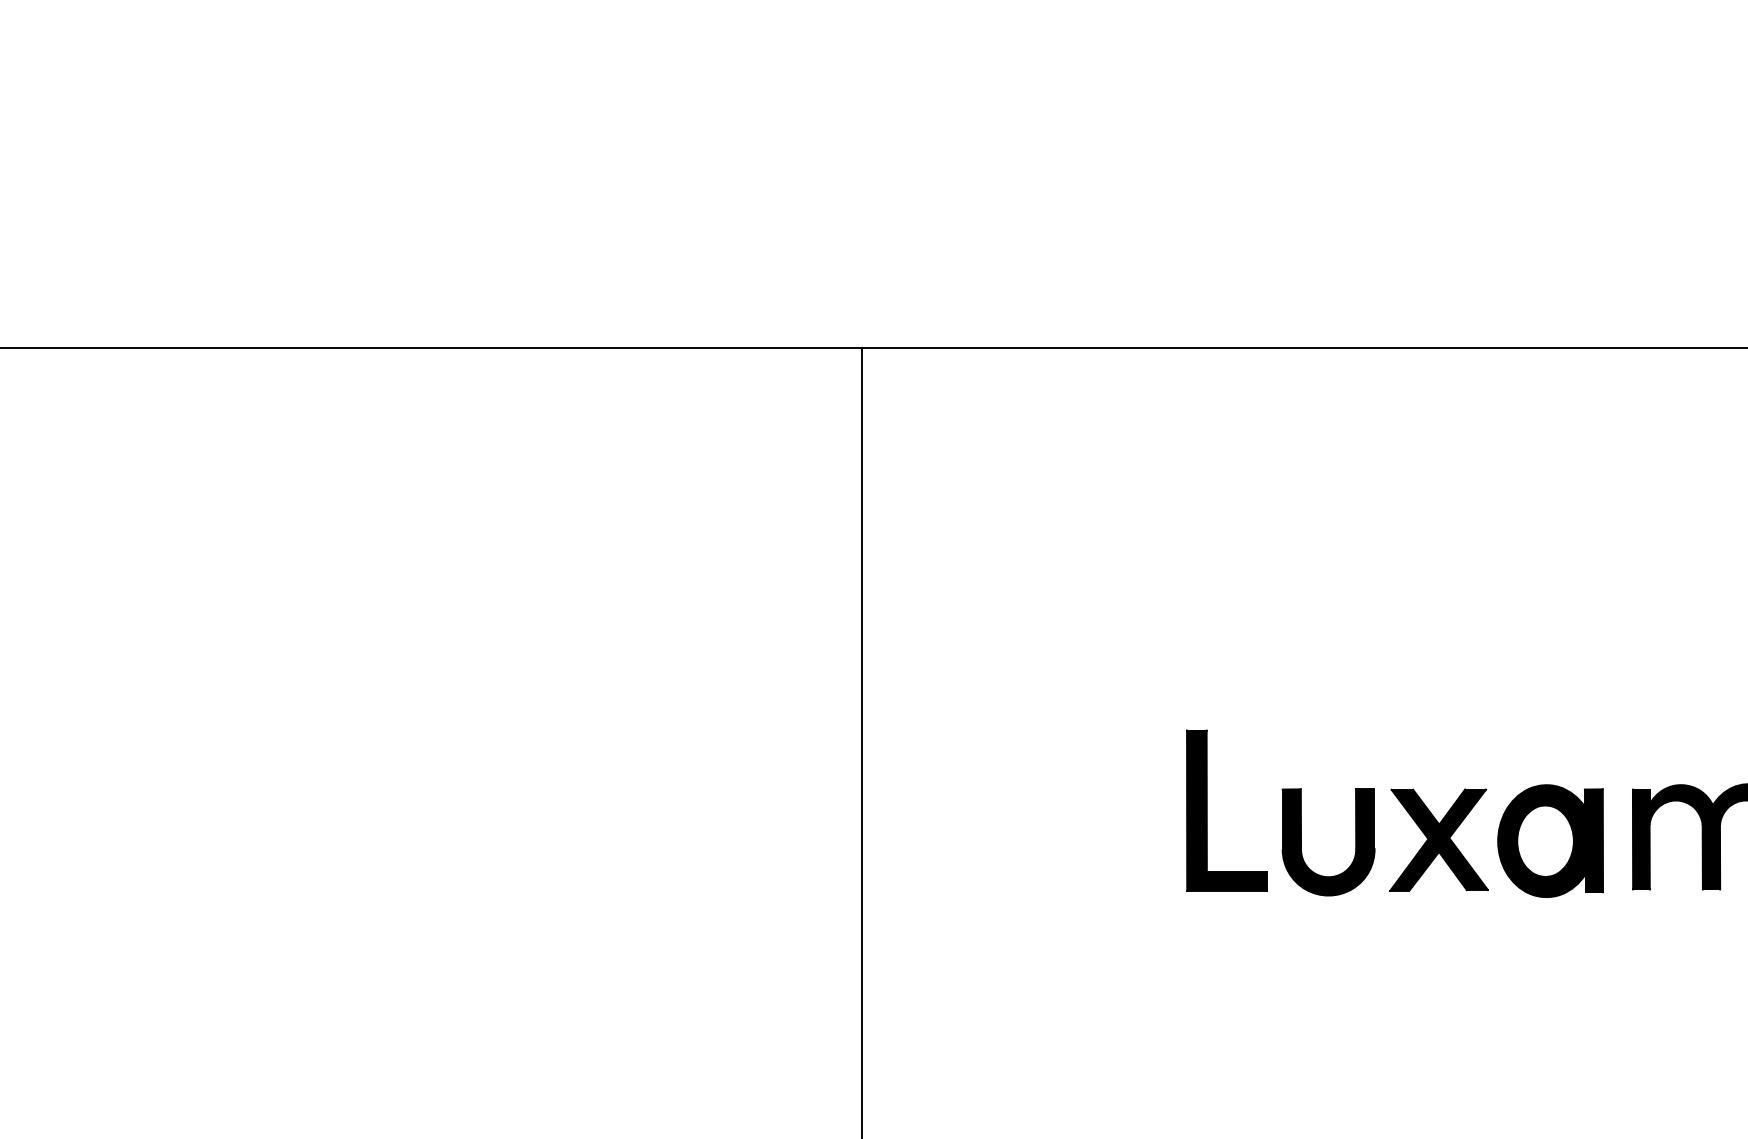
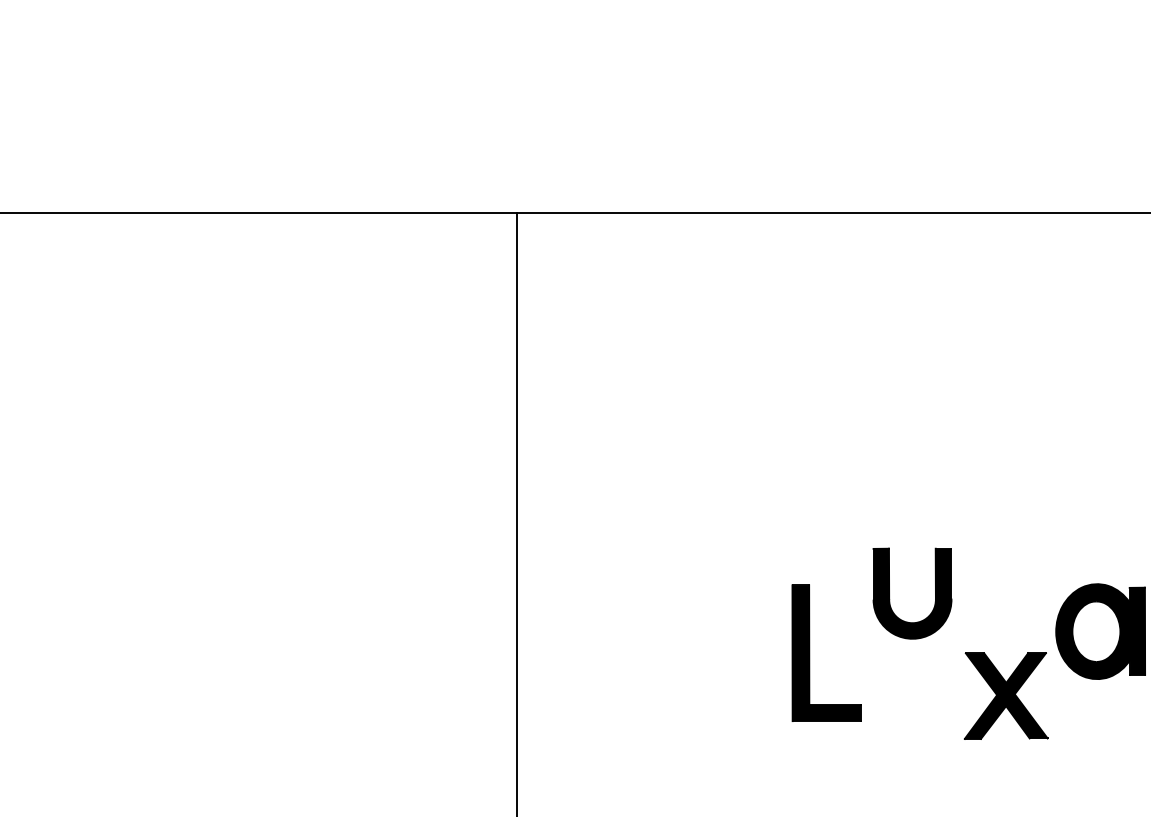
part: (1207, 810) -> (809, 653), moved
part: (1438, 839) -> (1005, 695), moved
part: (1301, 842) -> (889, 593), moved

